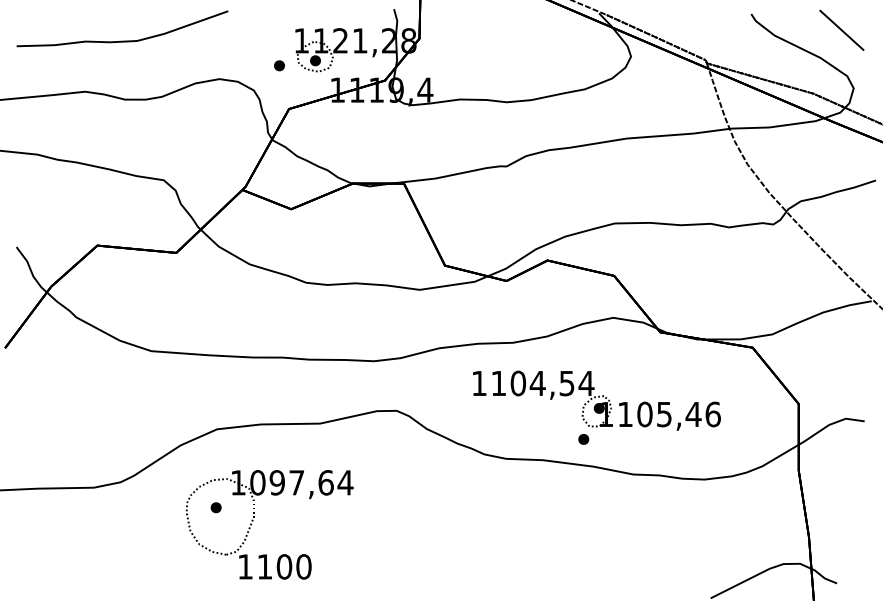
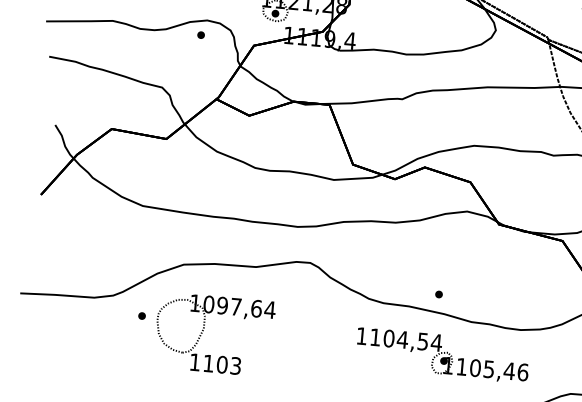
part: (279, 65) -> (201, 34), moved
part: (596, 400) -> (442, 355), moved
part: (215, 507) -> (141, 315), moved
text: (303, 566) -> (235, 365), 1100 -> 1103

